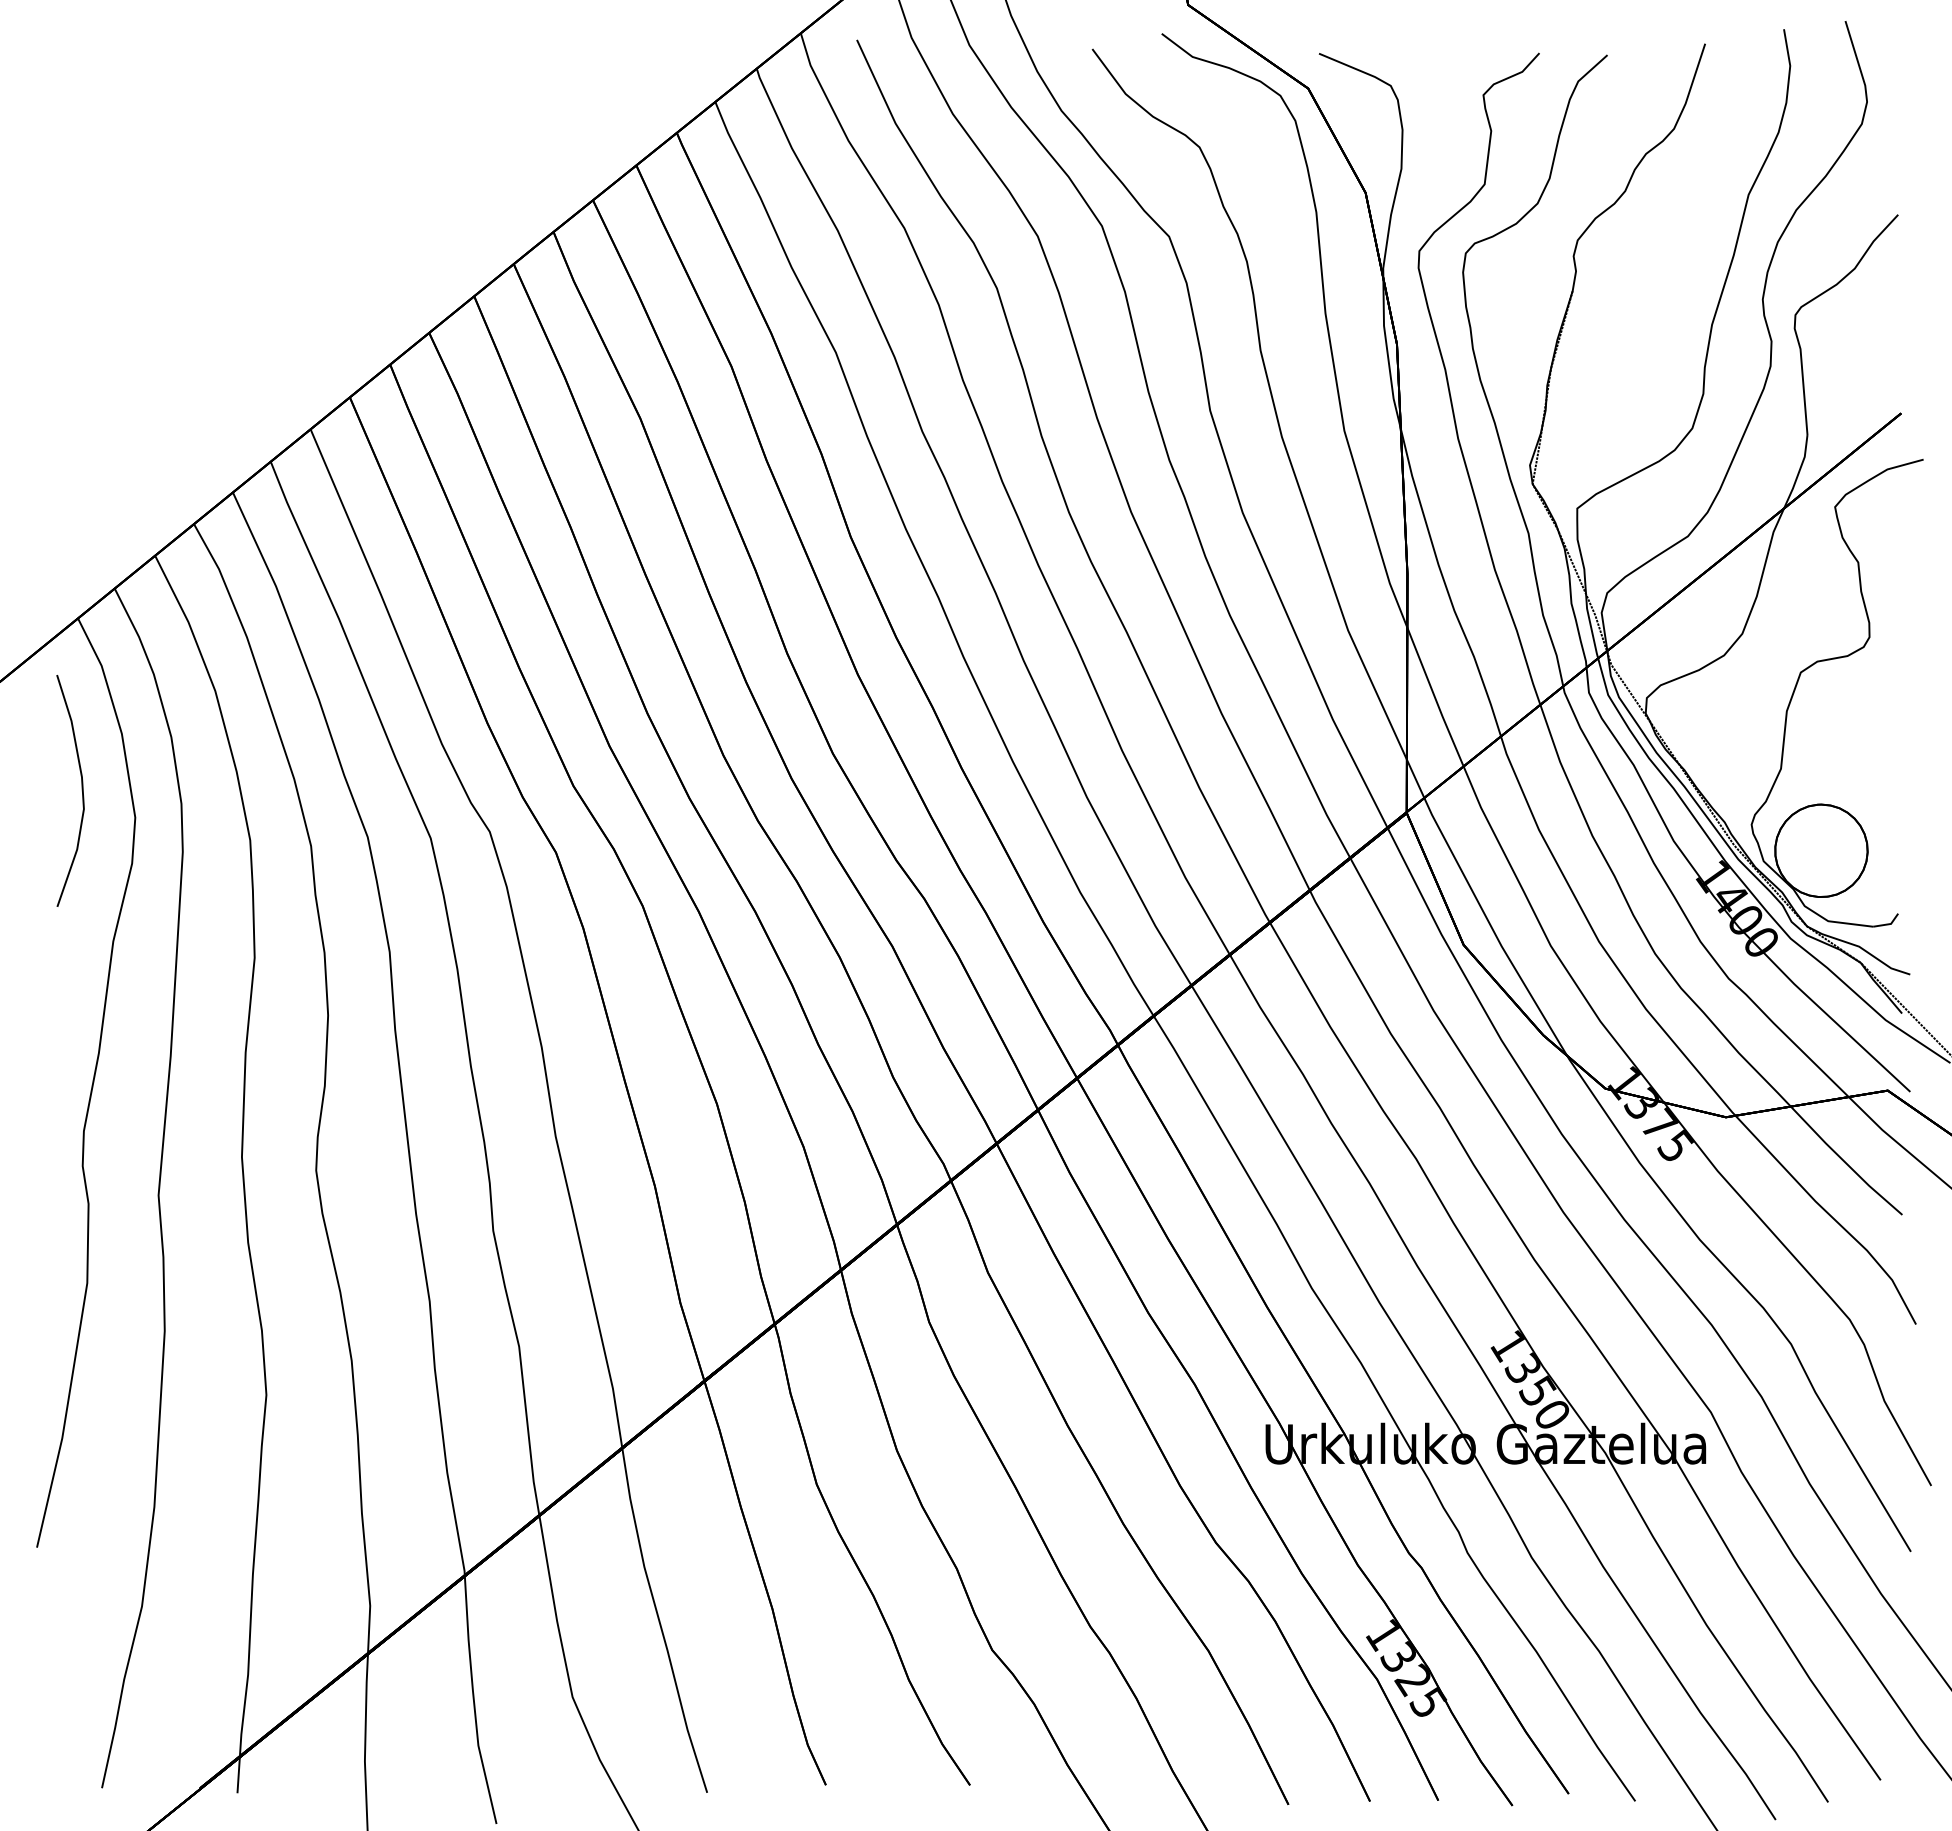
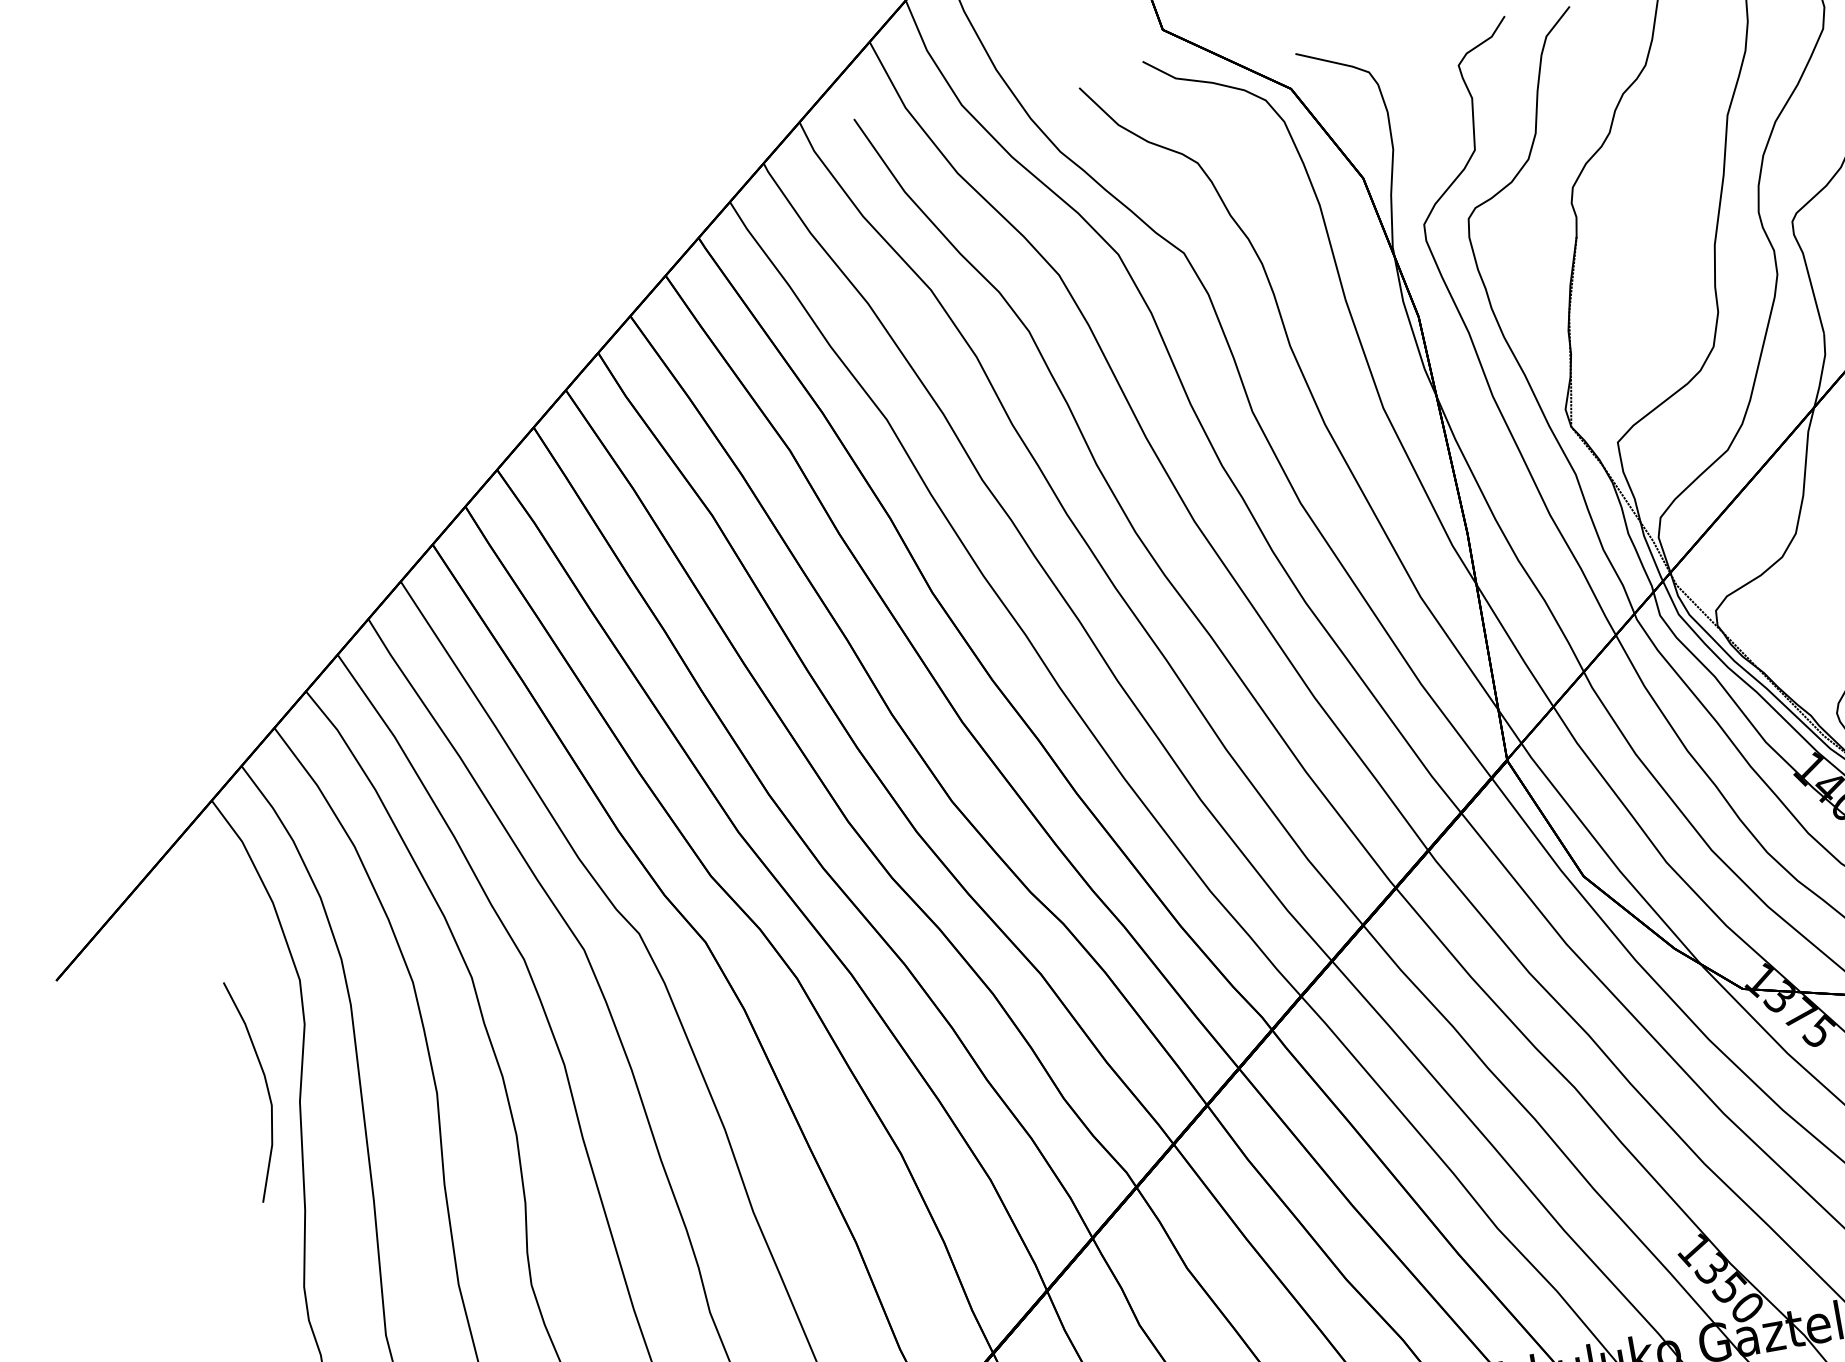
part: (81, 790) -> (266, 1088), moved

